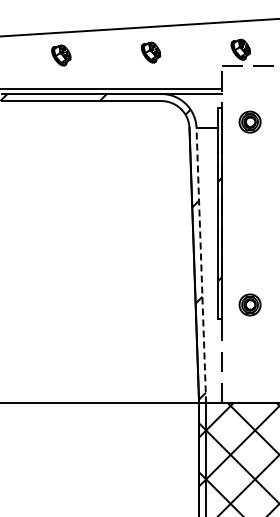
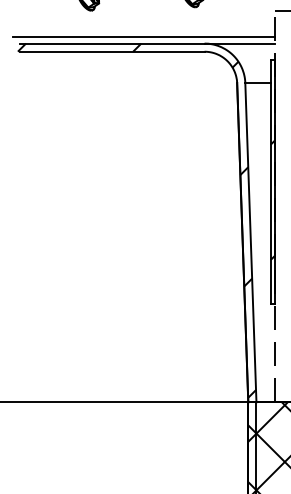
line: (201, 265) -> (251, 242), dashed -> solid

